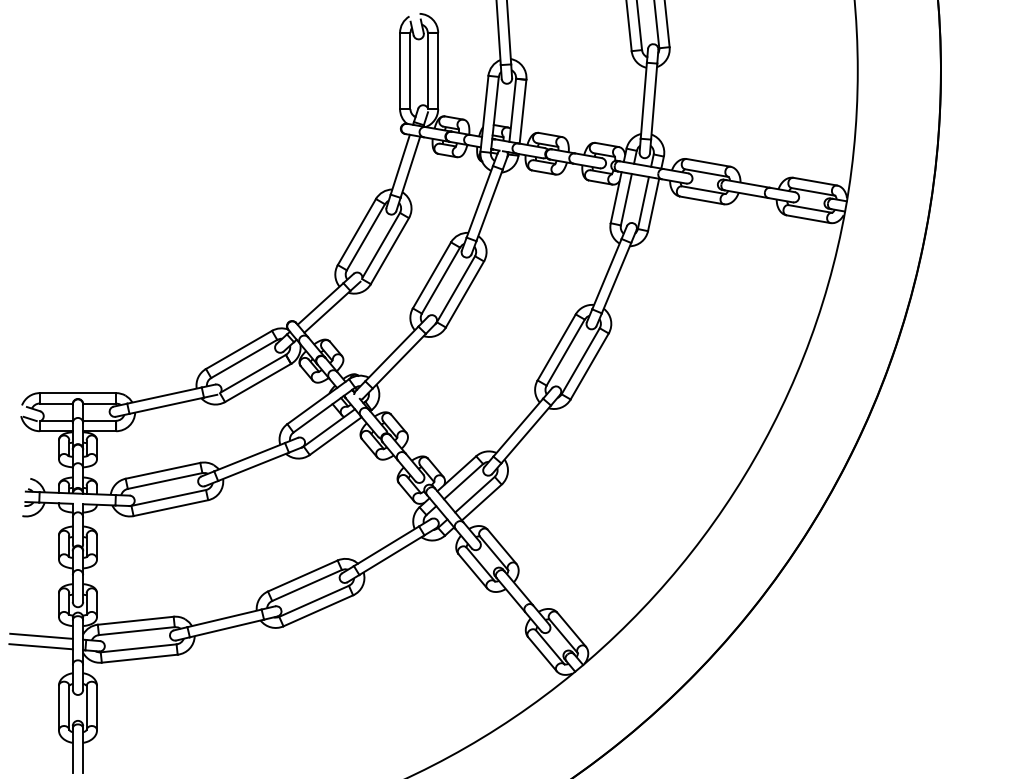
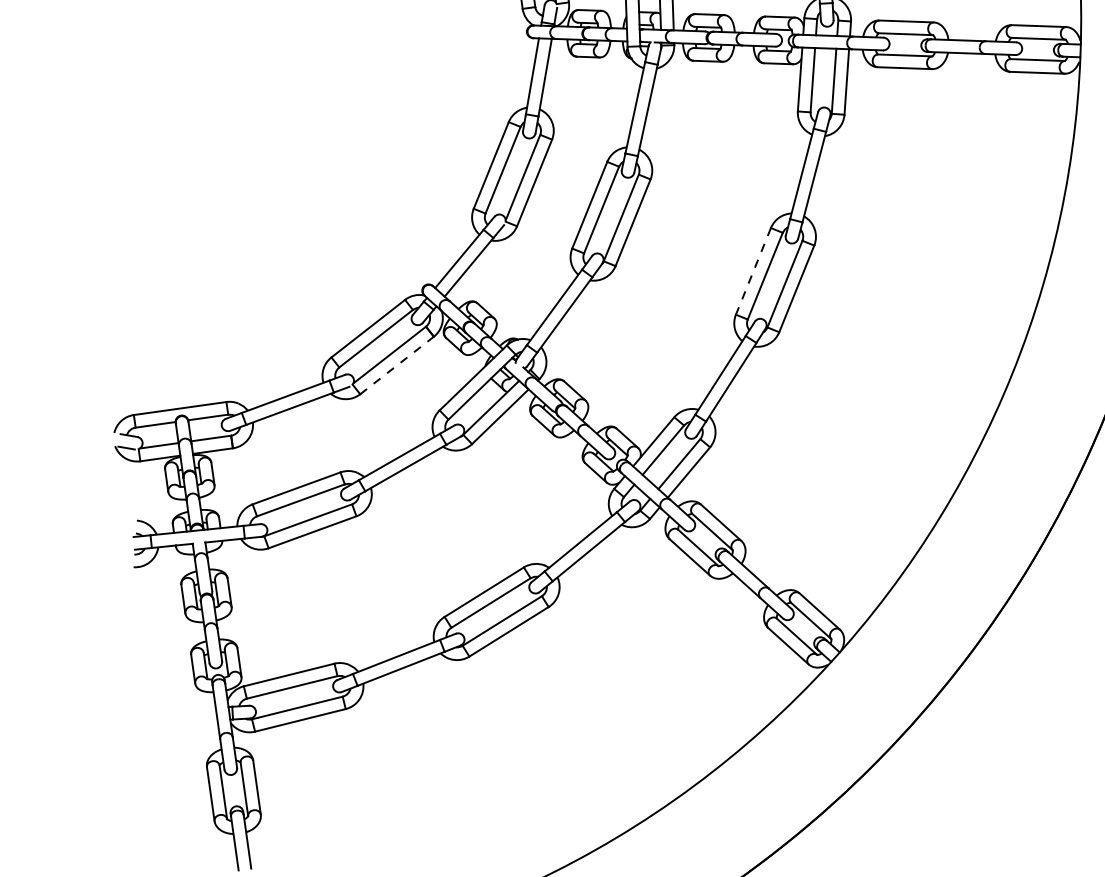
line: (556, 347) -> (753, 271), solid -> dashed
line: (258, 382) -> (397, 364), solid -> dashed
line: (41, 635) -> (177, 708), removed
line: (40, 646) -> (177, 722), removed

